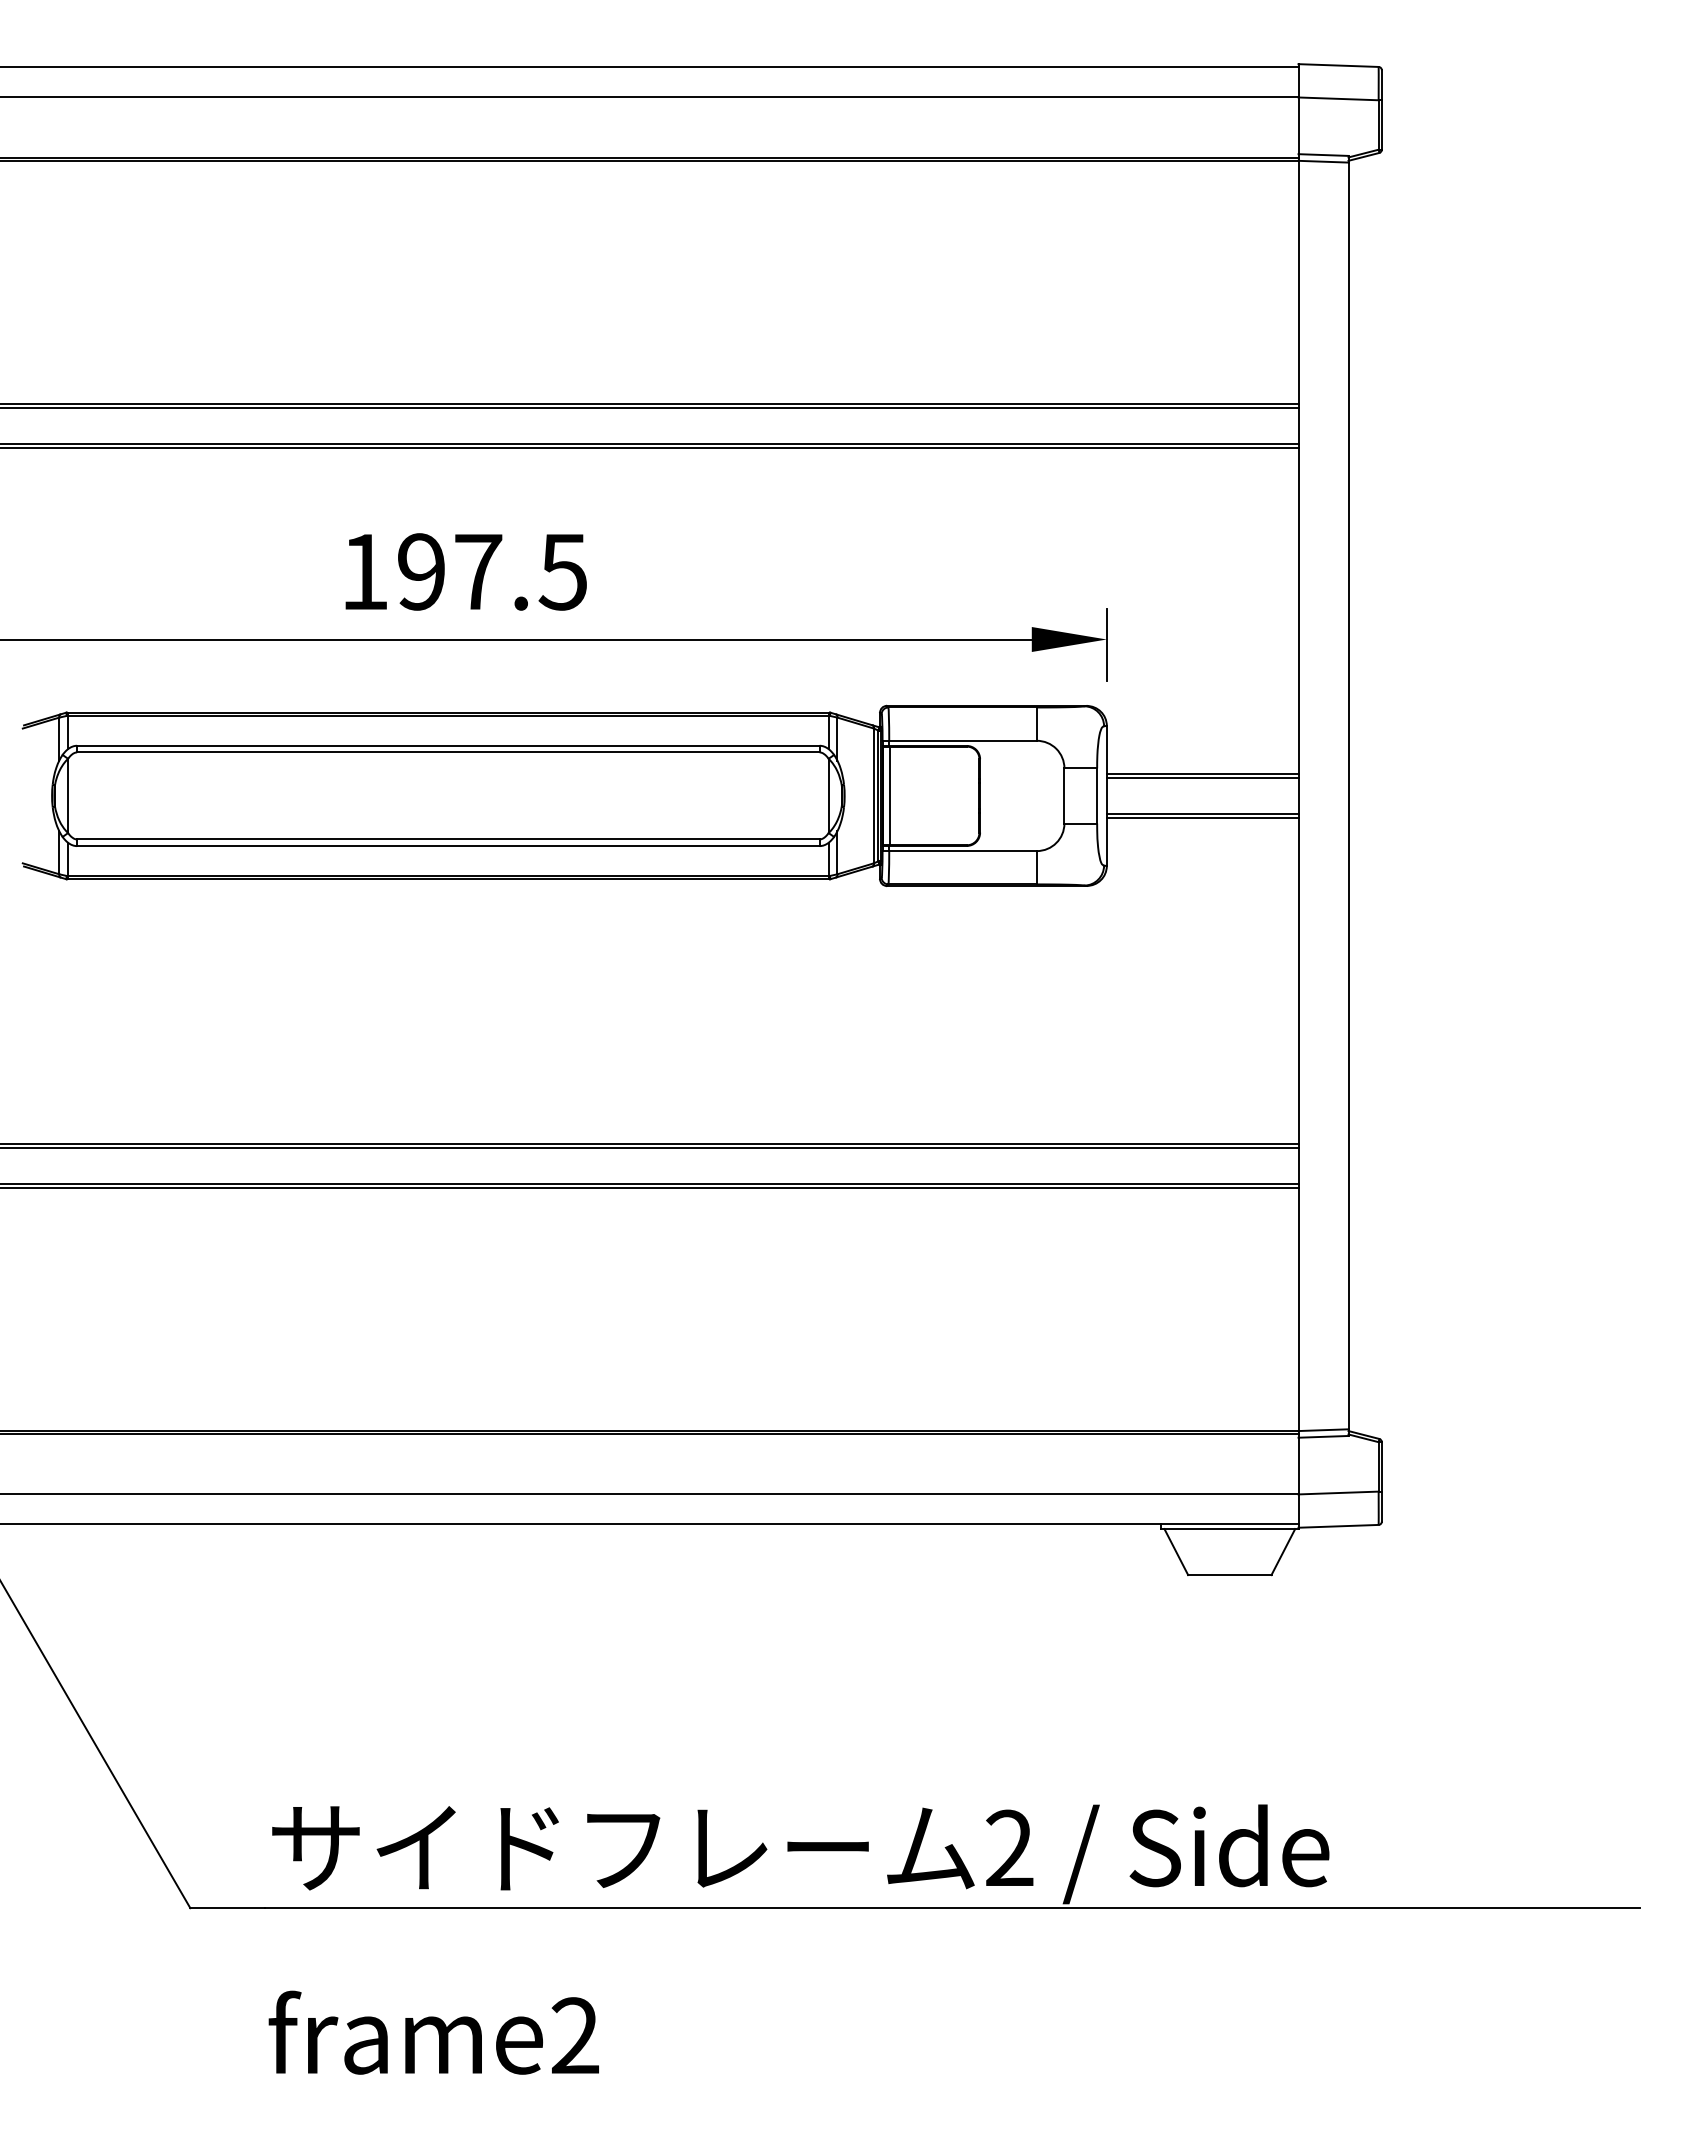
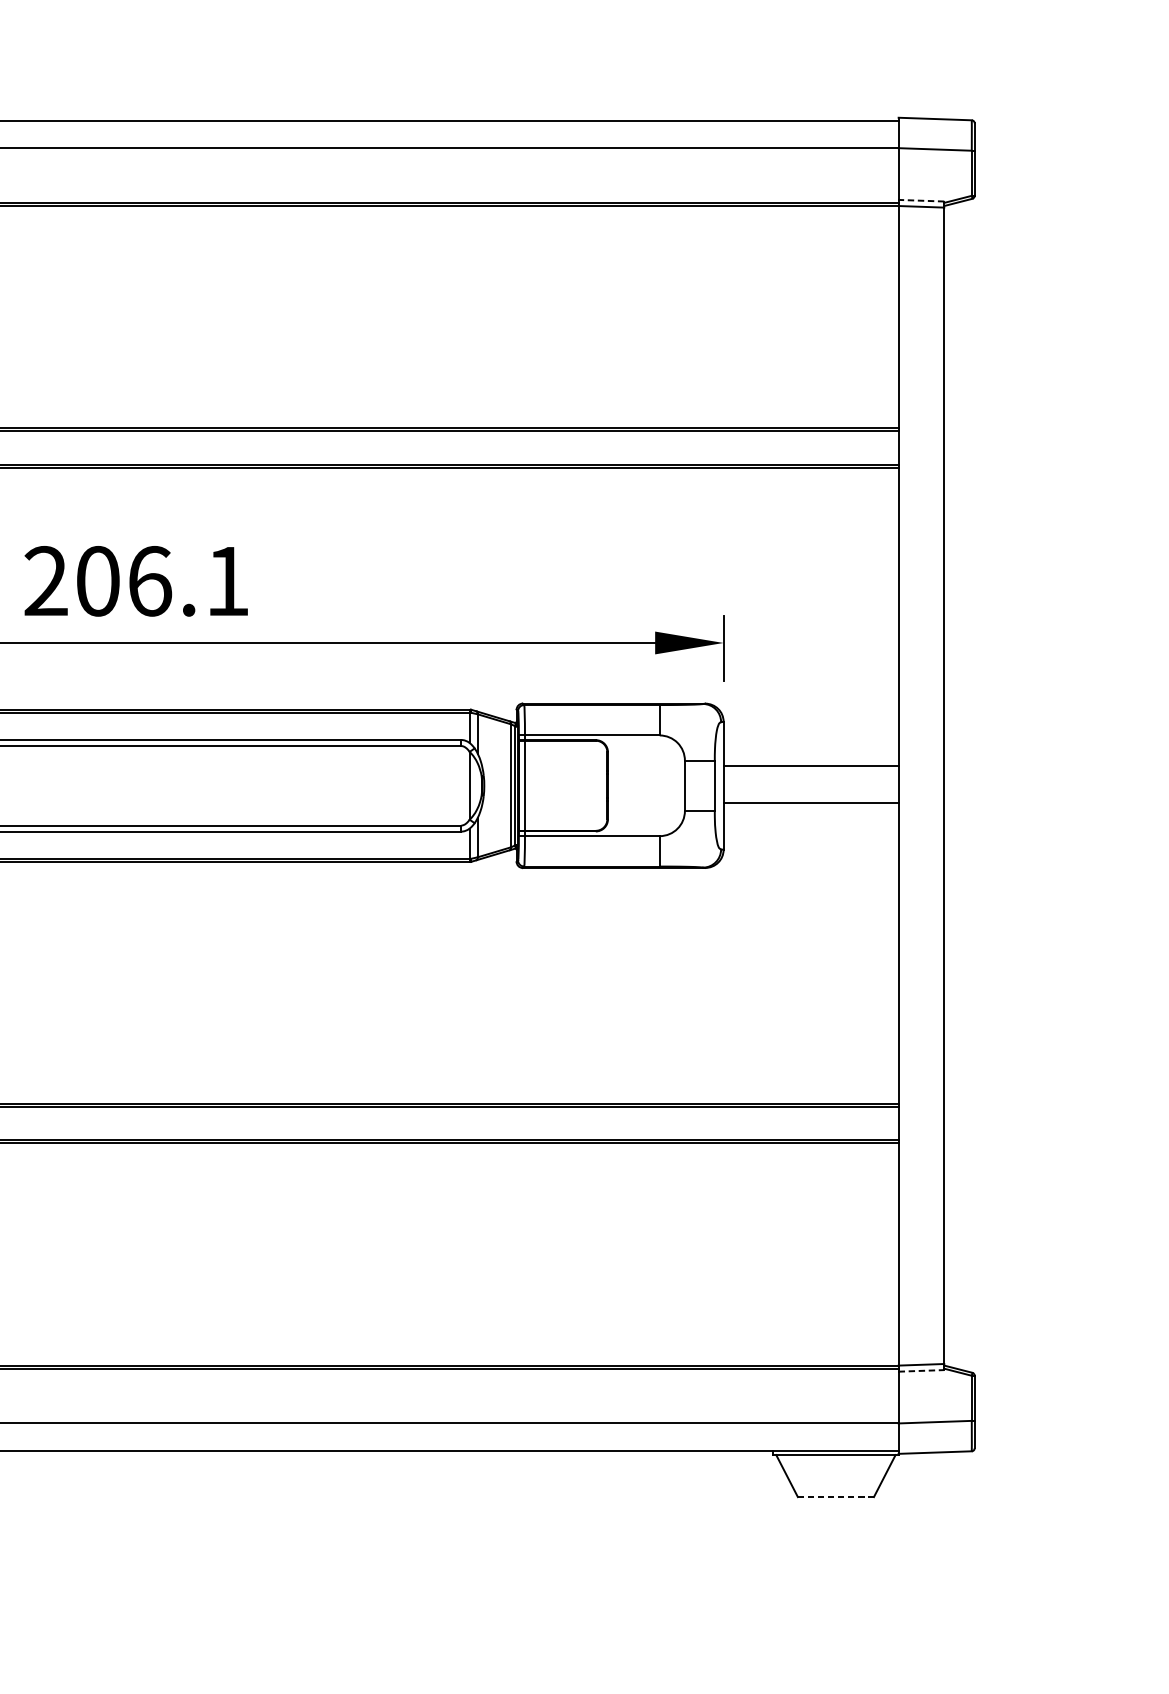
line: (1323, 155) -> (921, 201), solid -> dashed
text: (463, 571) -> (136, 580), 197.5 -> 206.1
line: (1202, 777) -> (810, 768), removed
line: (1202, 817) -> (810, 805), removed
line: (1324, 1436) -> (922, 1370), solid -> dashed
line: (1229, 1575) -> (835, 1497), solid -> dashed

